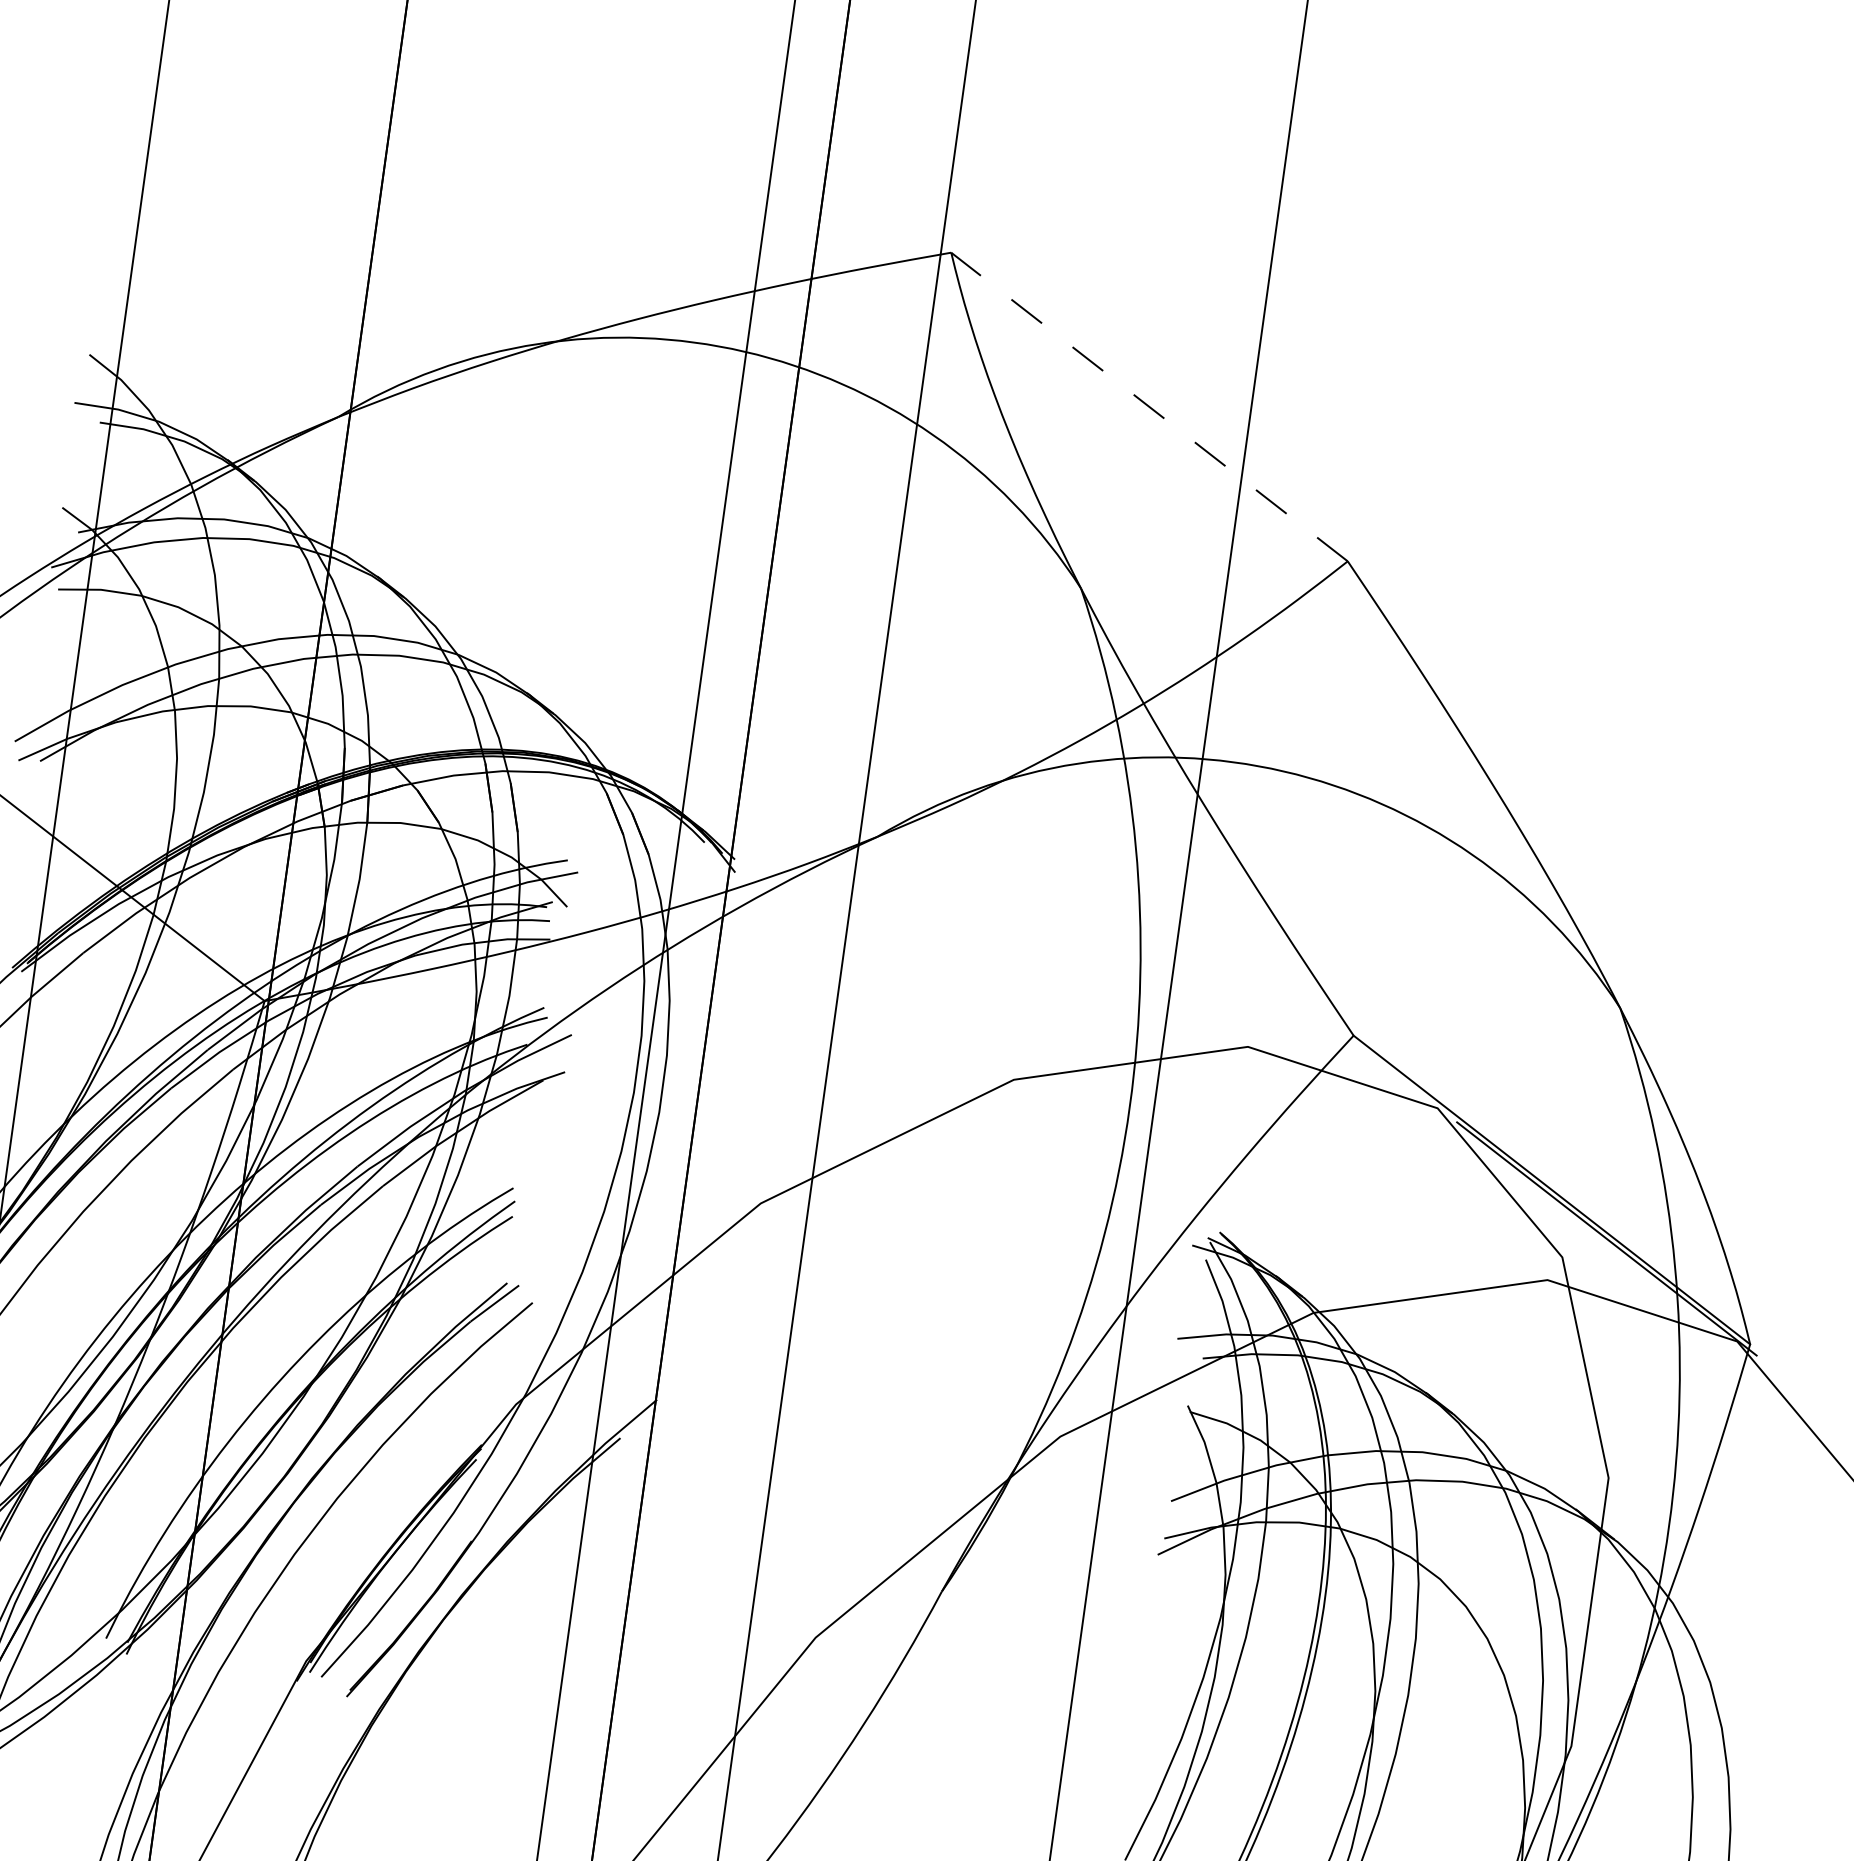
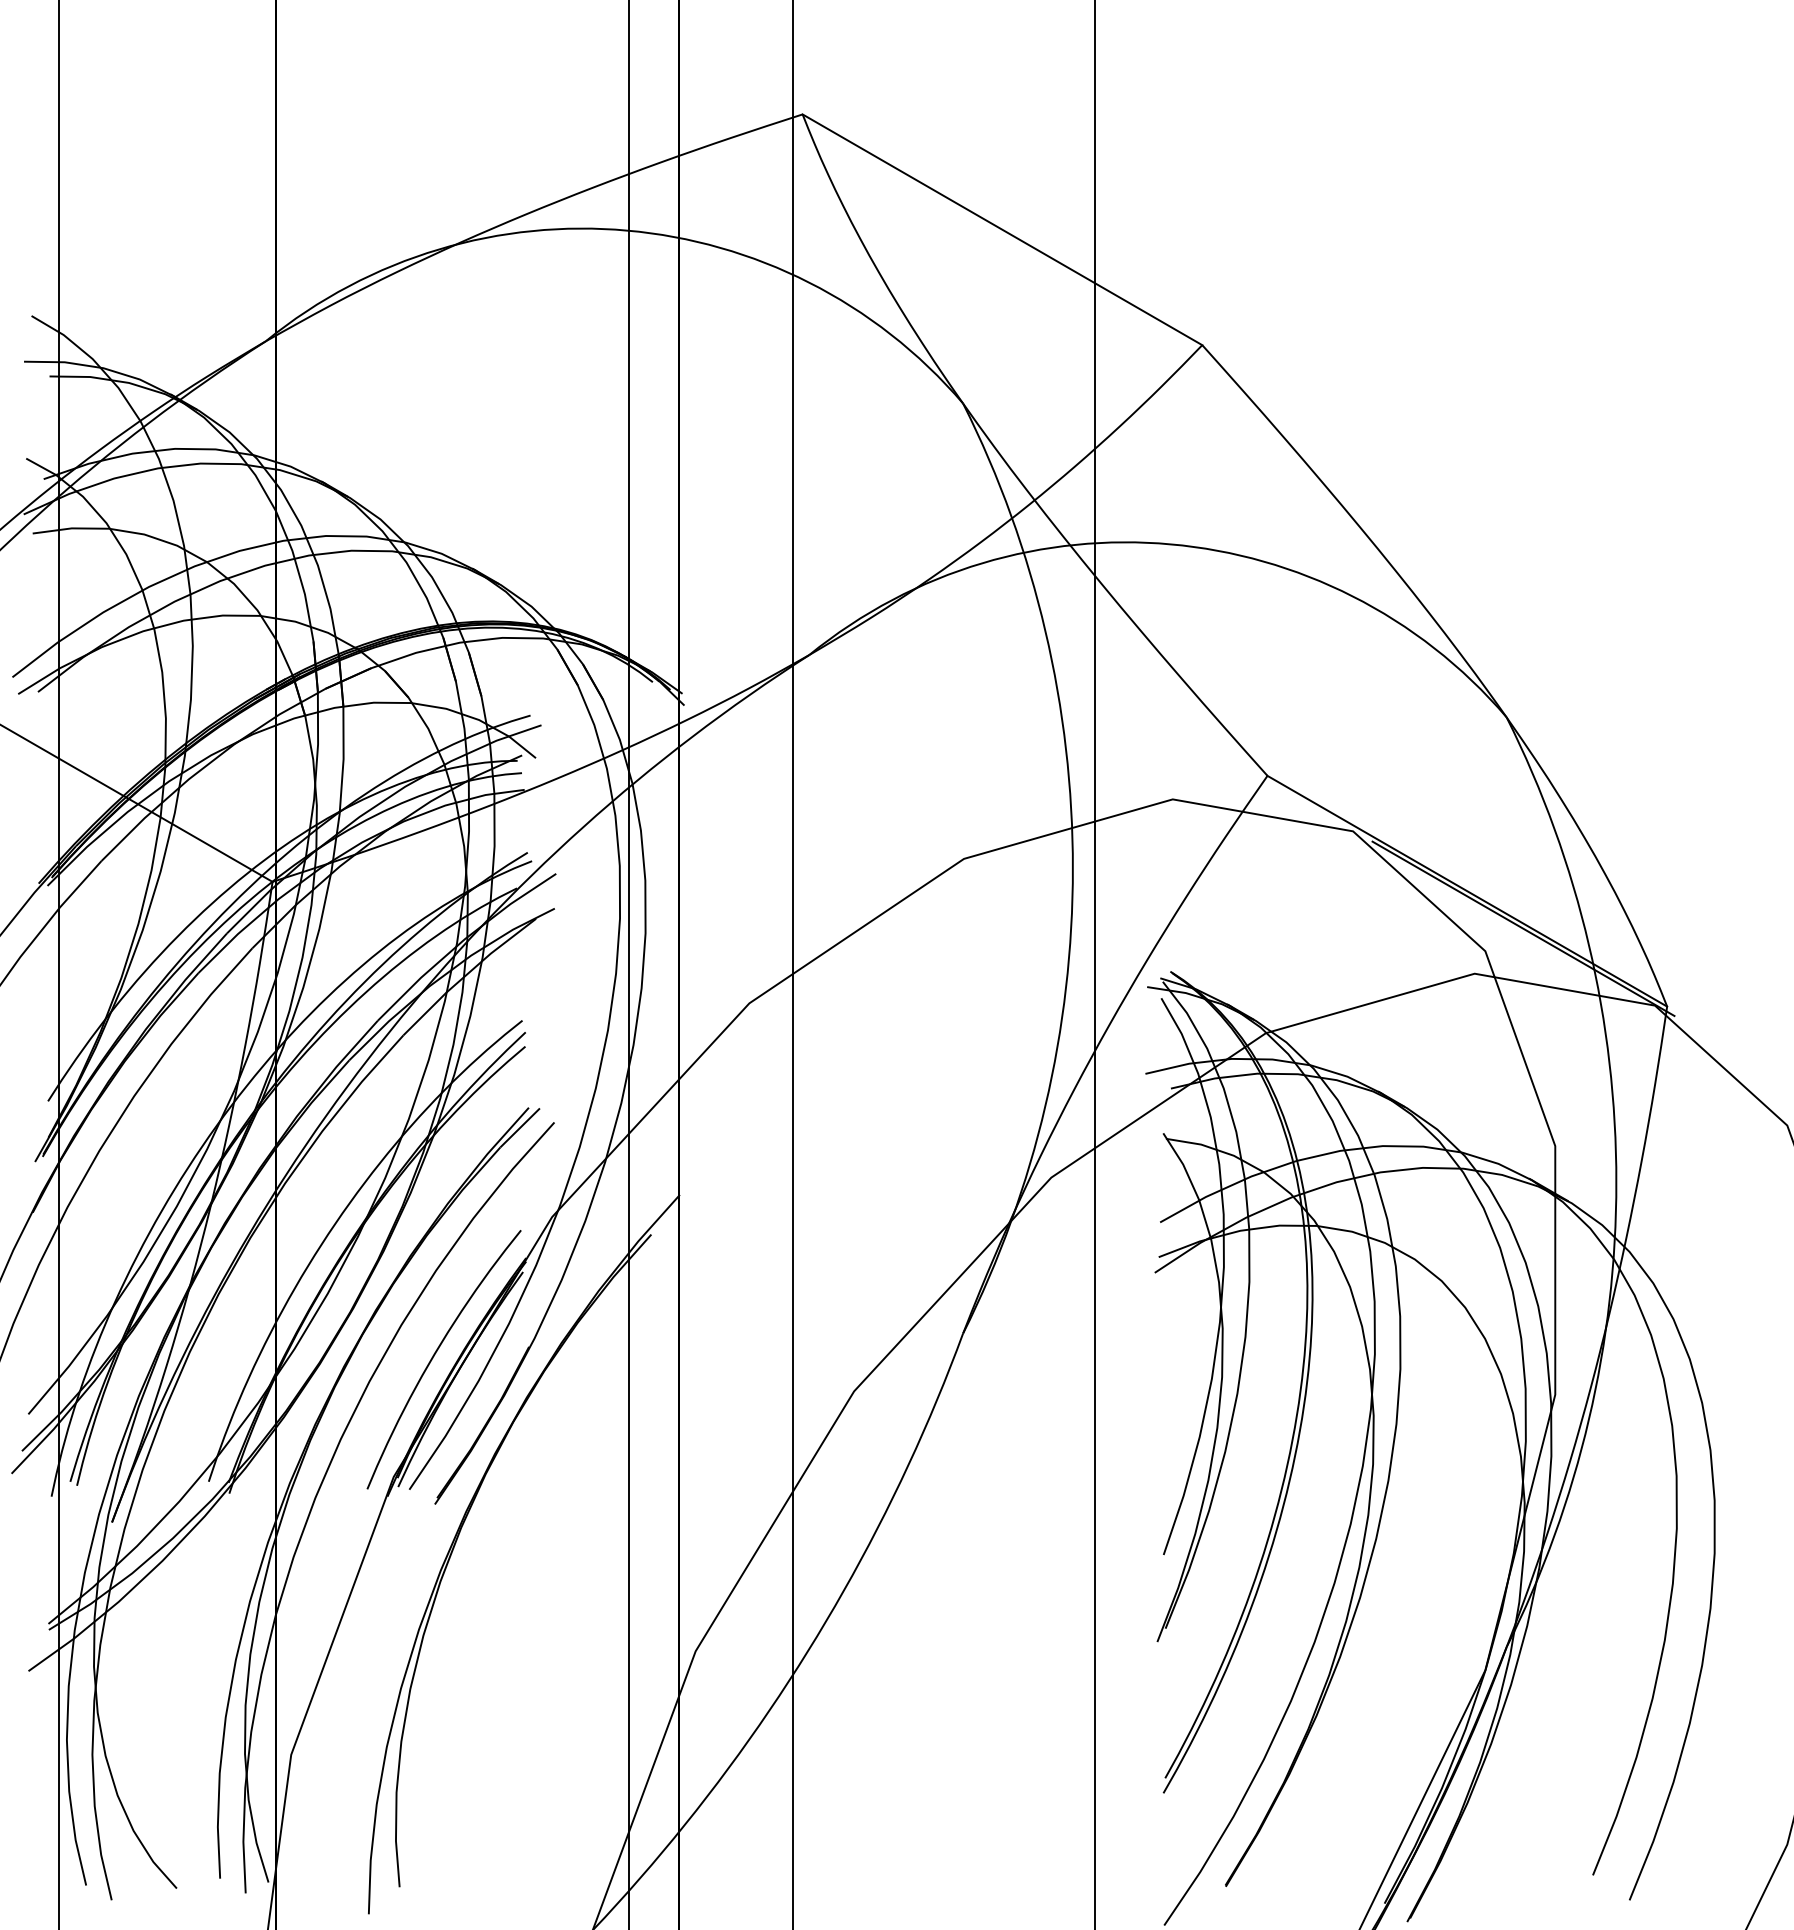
line: (1149, 406) -> (1002, 229), dashed -> solid
curve: (370, 1534) -> (436, 1353), added

